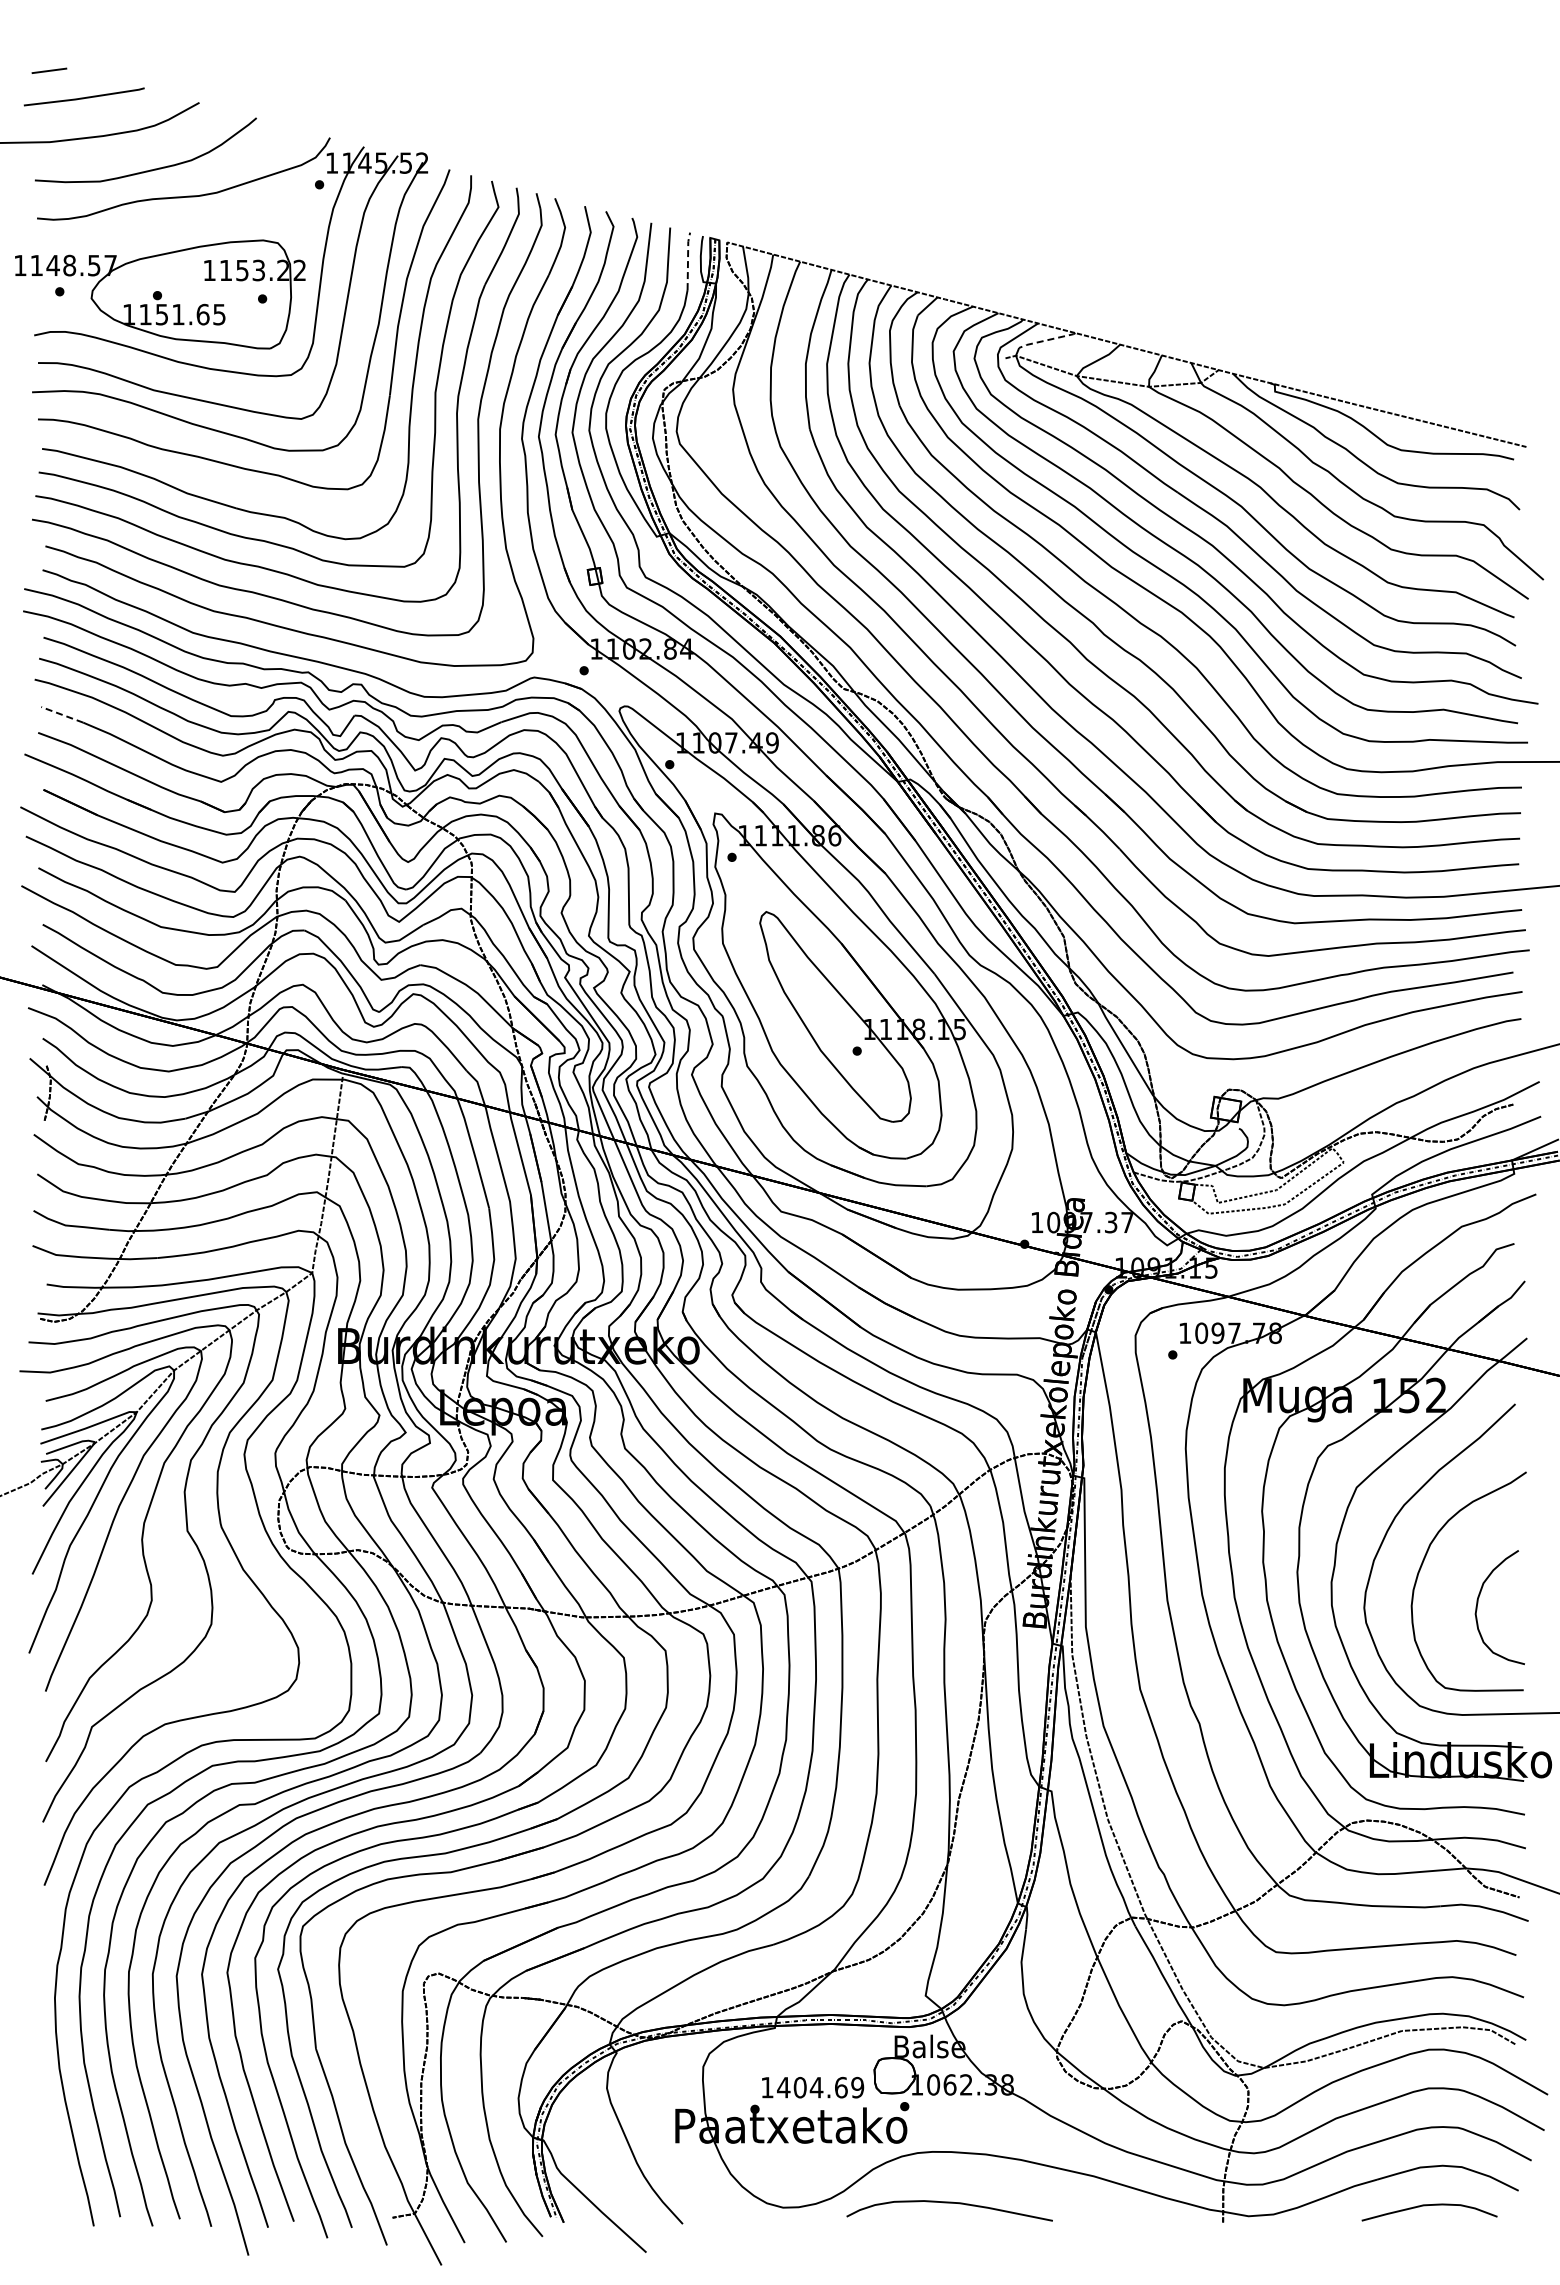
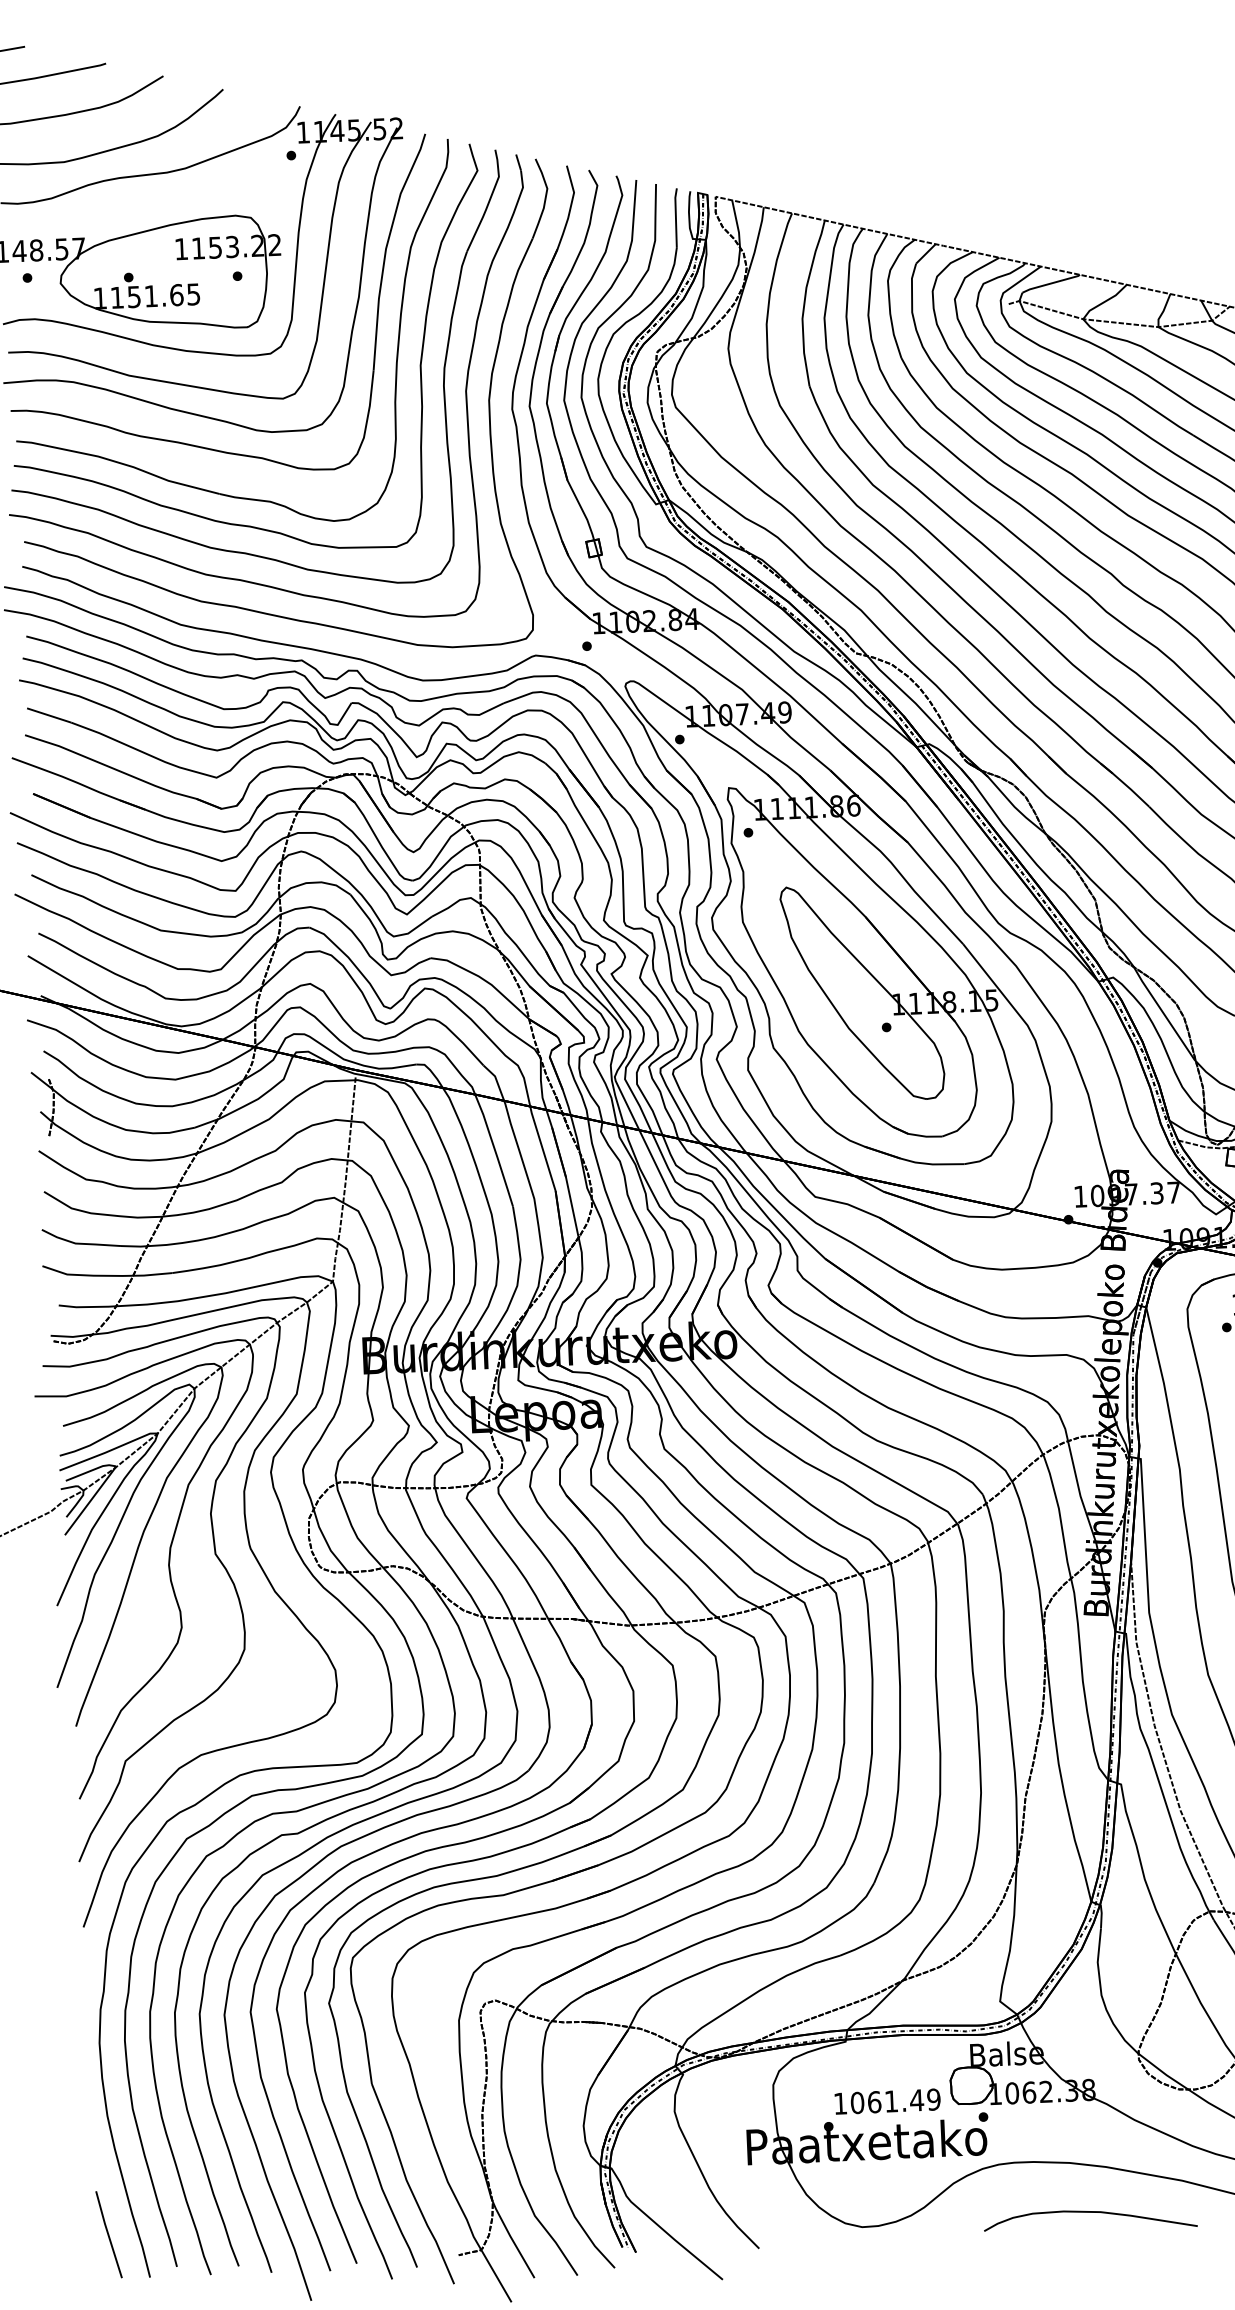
line: (688, 260) -> (676, 217), dashed -> solid
line: (1047, 340) -> (1051, 283), dashed -> solid
line: (61, 714) -> (48, 715), dashed -> solid
text: (812, 2087) -> (887, 2101), 1404.69 -> 1061.49
line: (55, 2182) -> (108, 2233), added
curve: (949, 2203) -> (1090, 2212), moved

